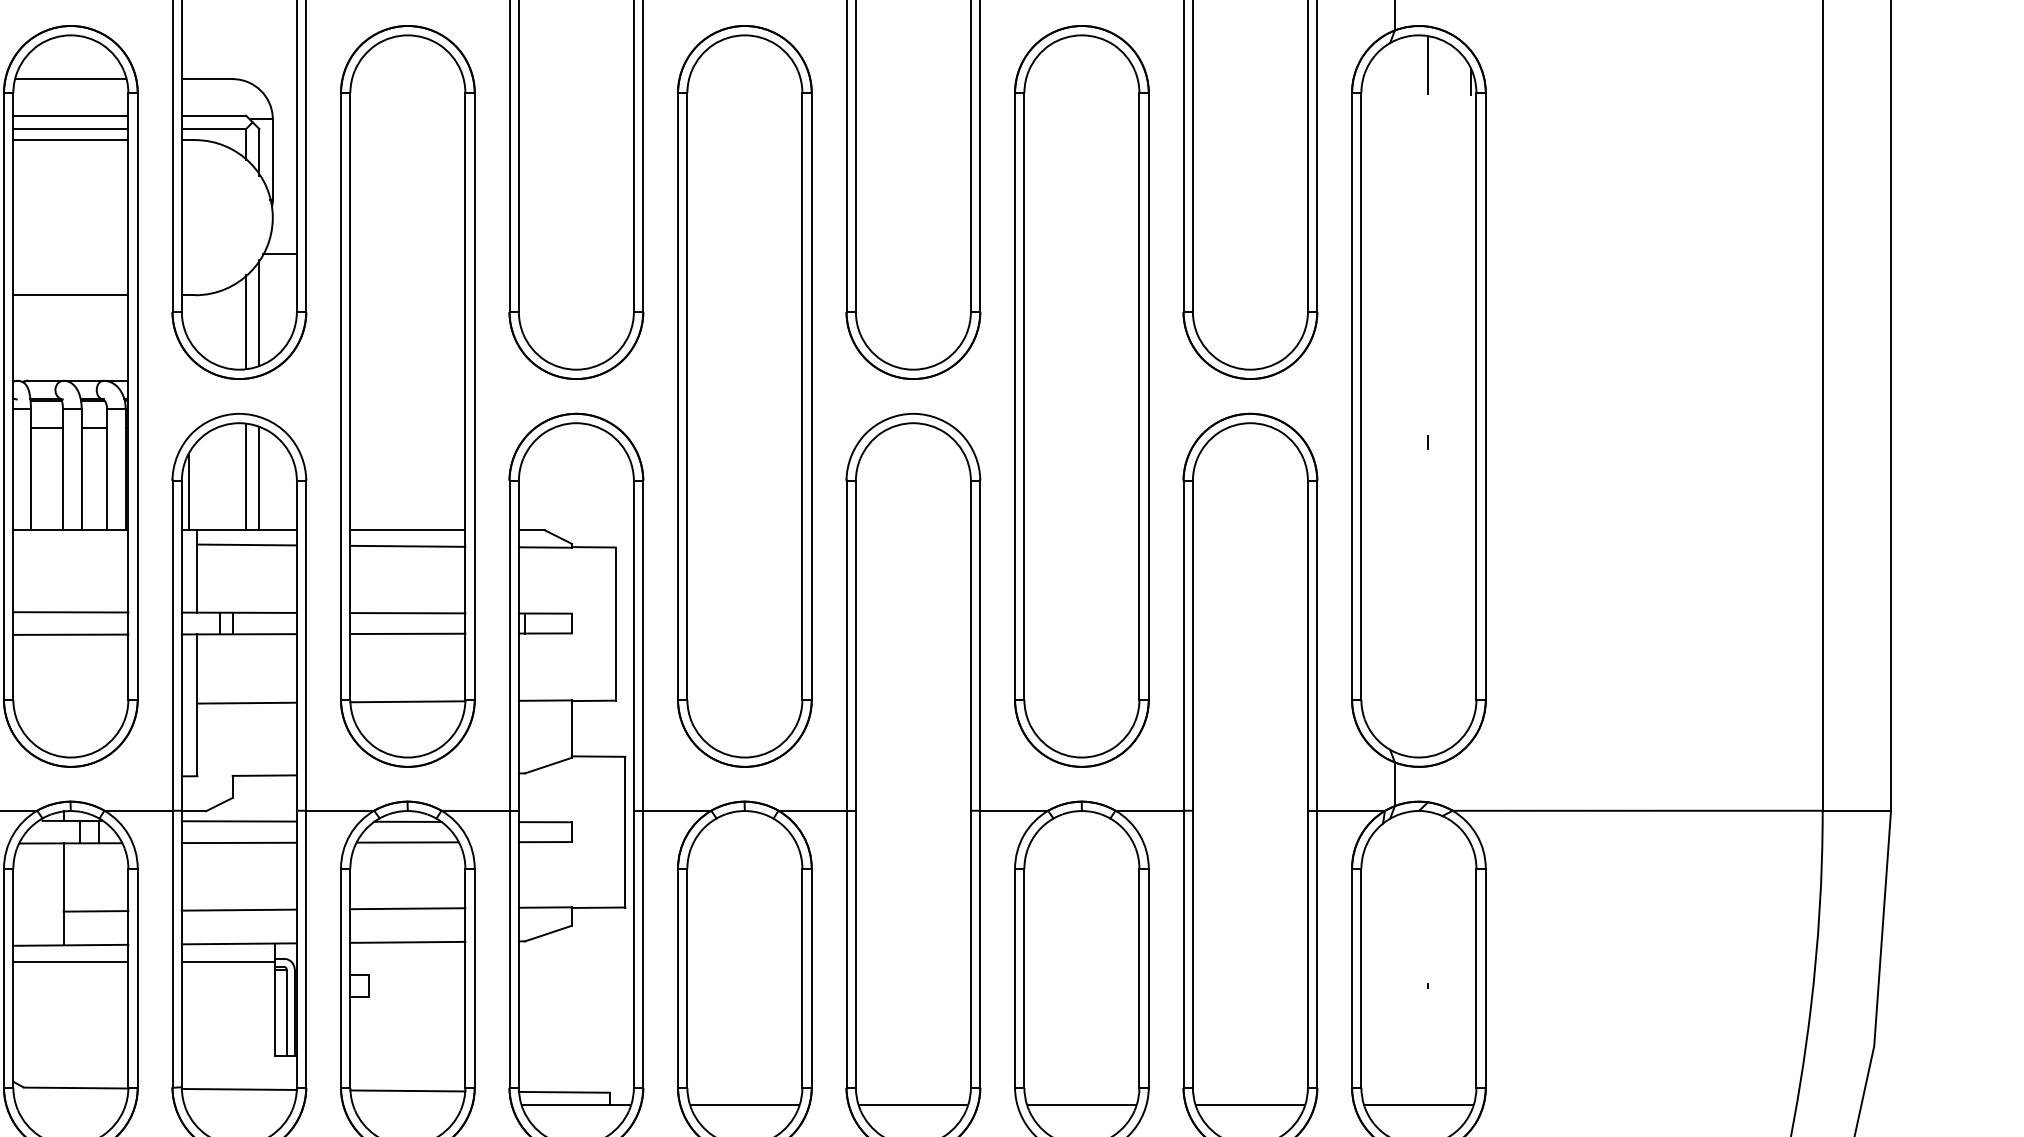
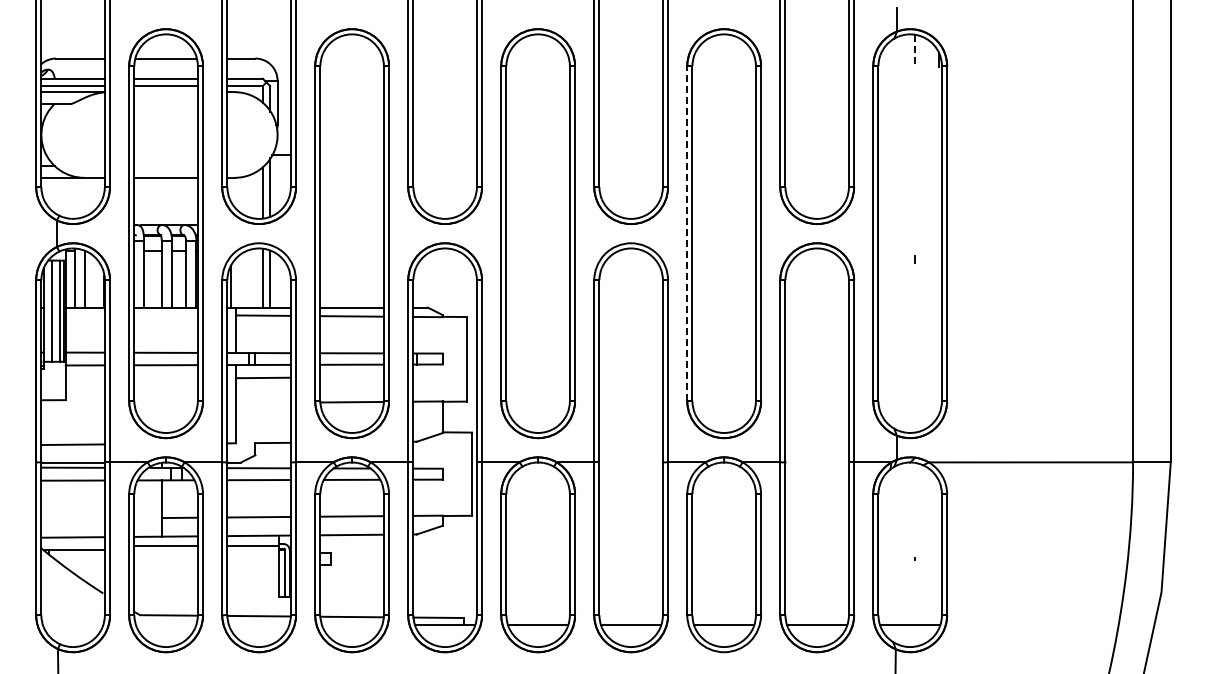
line: (1428, 66) -> (915, 51), solid -> dashed
line: (69, 140) -> (165, 92), removed
line: (1015, 396) -> (687, 233), solid -> dashed
line: (245, 702) -> (262, 377), moved

